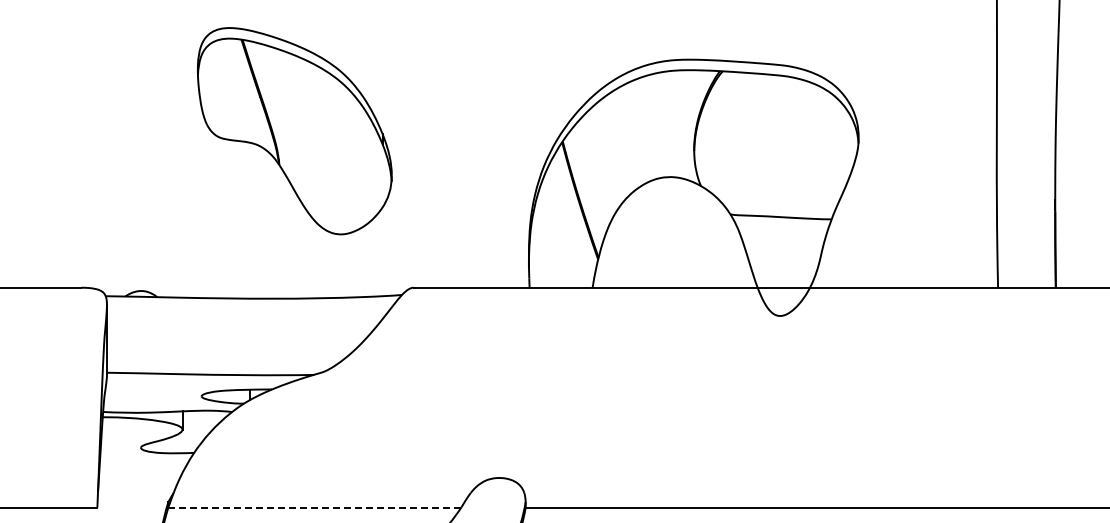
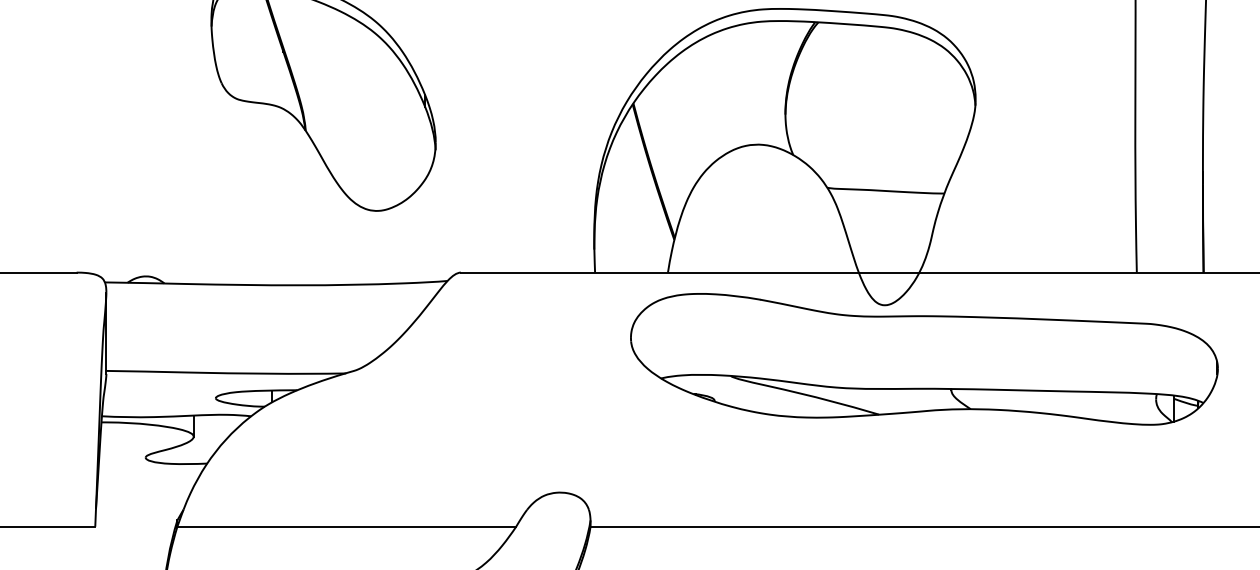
part: (814, 362) -> (924, 359), added
line: (315, 507) -> (347, 526), dashed -> solid

